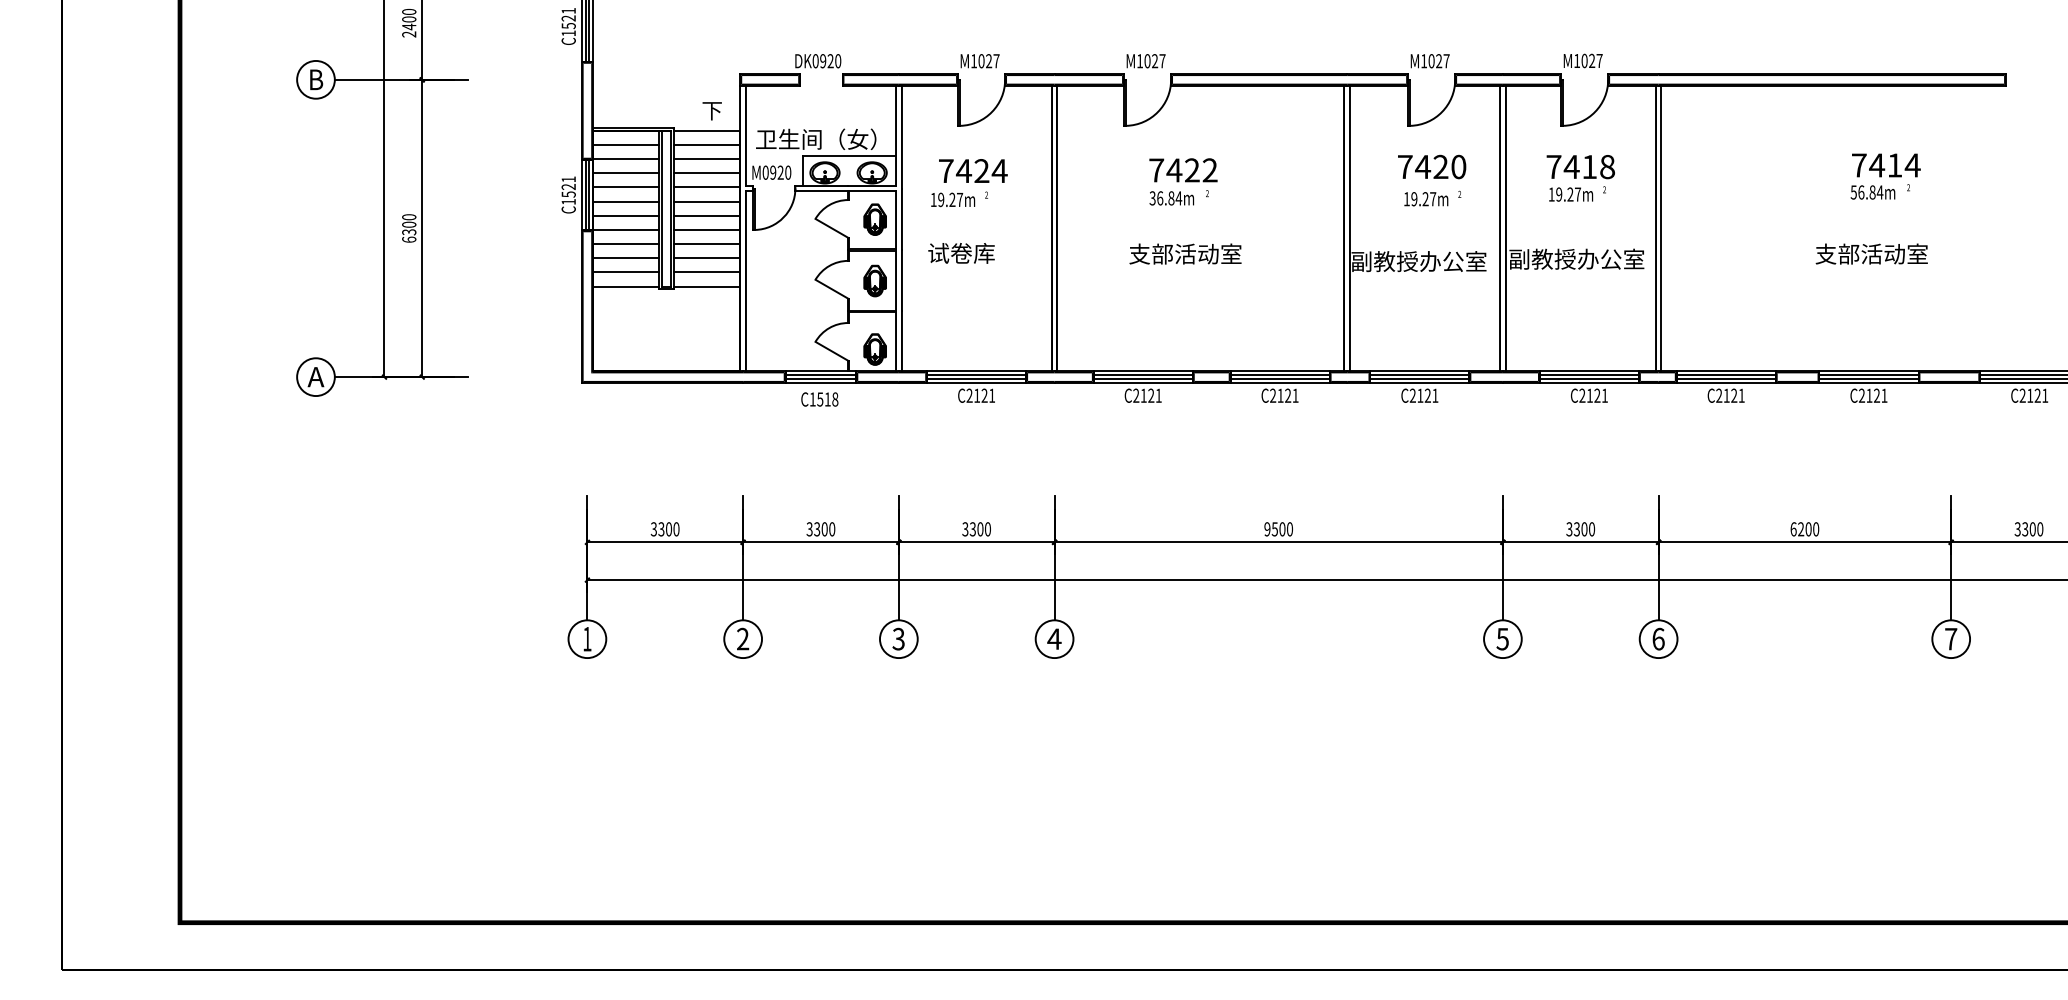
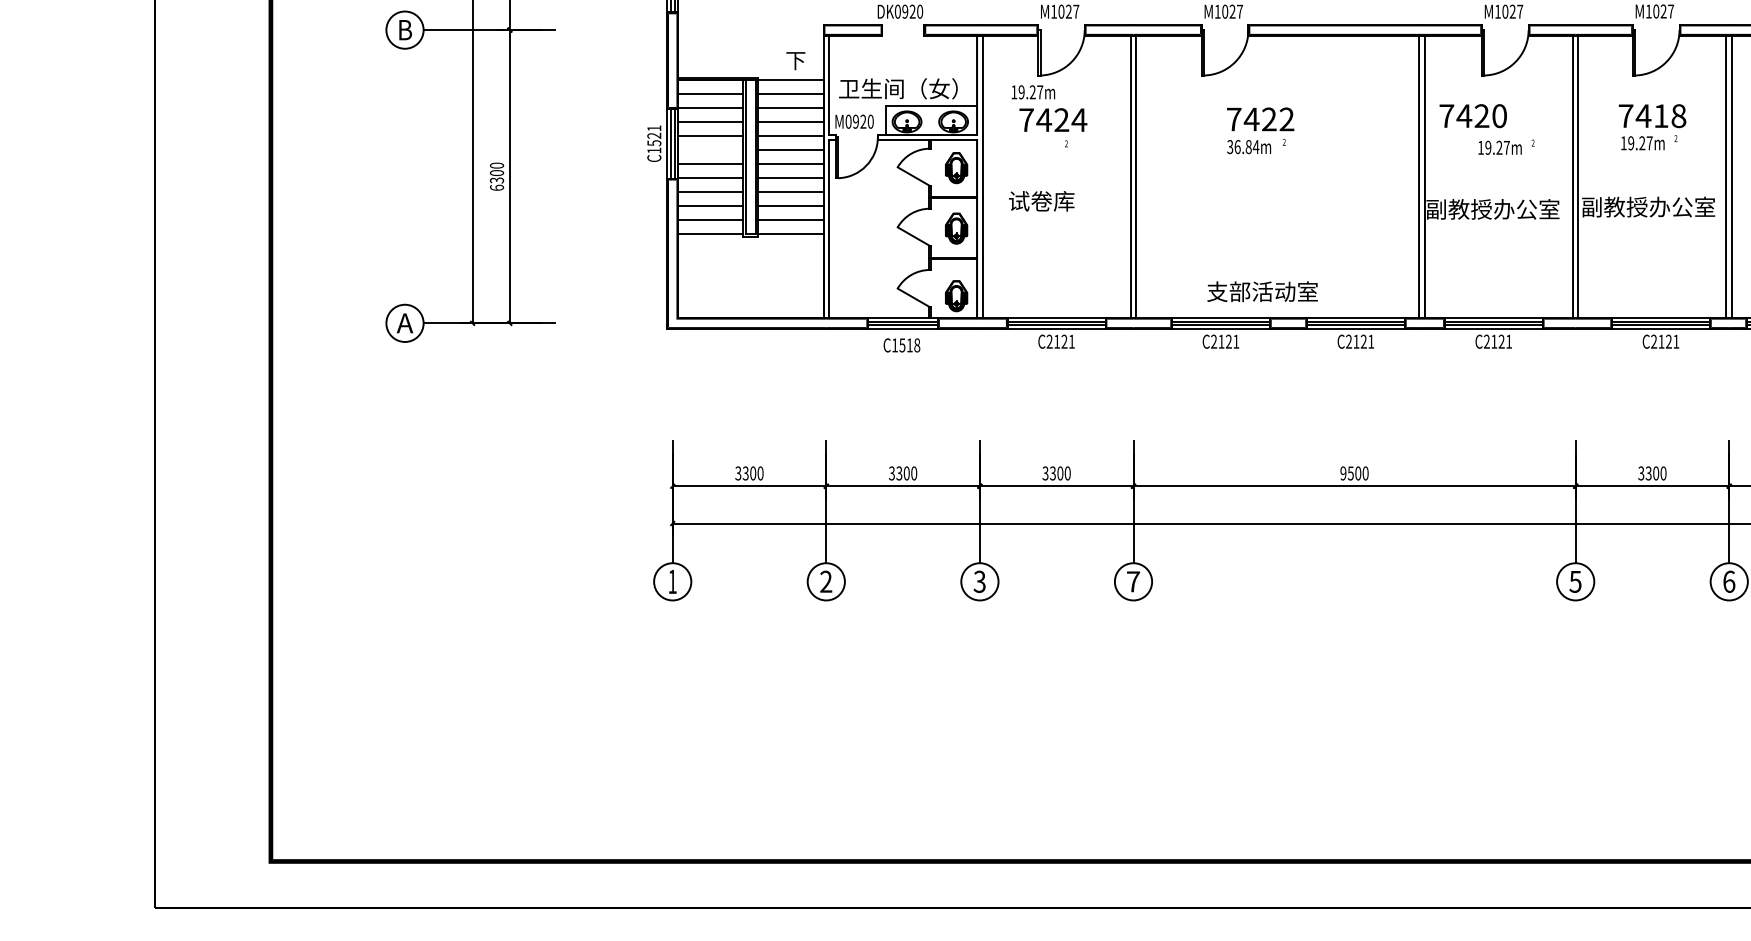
text: (1432, 166) -> (1473, 115), moved
text: (953, 199) -> (1033, 91), moved
line: (626, 201) -> (711, 150), removed
text: (1185, 253) -> (1262, 291), moved
text: (1054, 638) -> (1133, 581), 4 -> 7

